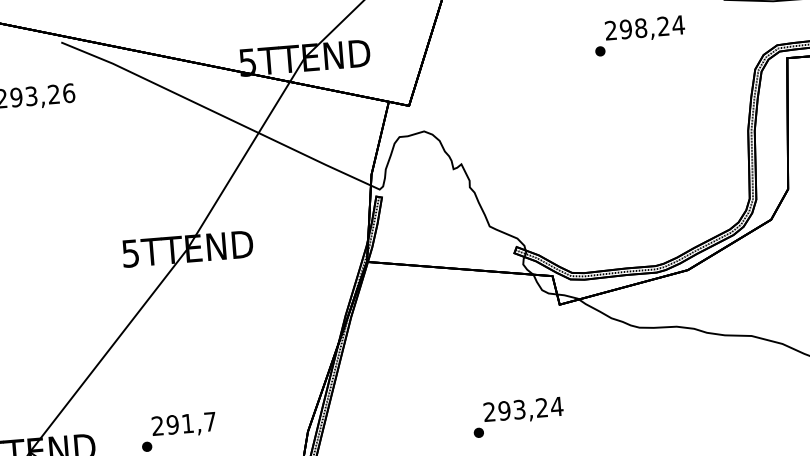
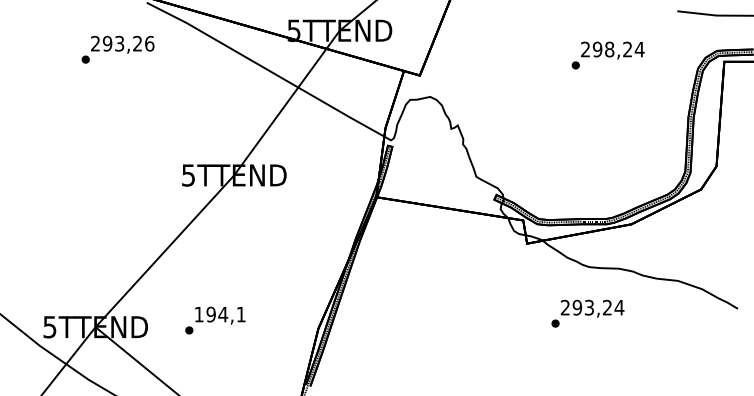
text: (638, 35) -> (607, 55), moved
text: (517, 417) -> (587, 313), moved
text: (183, 423) -> (219, 314), 291,7 -> 194,1

